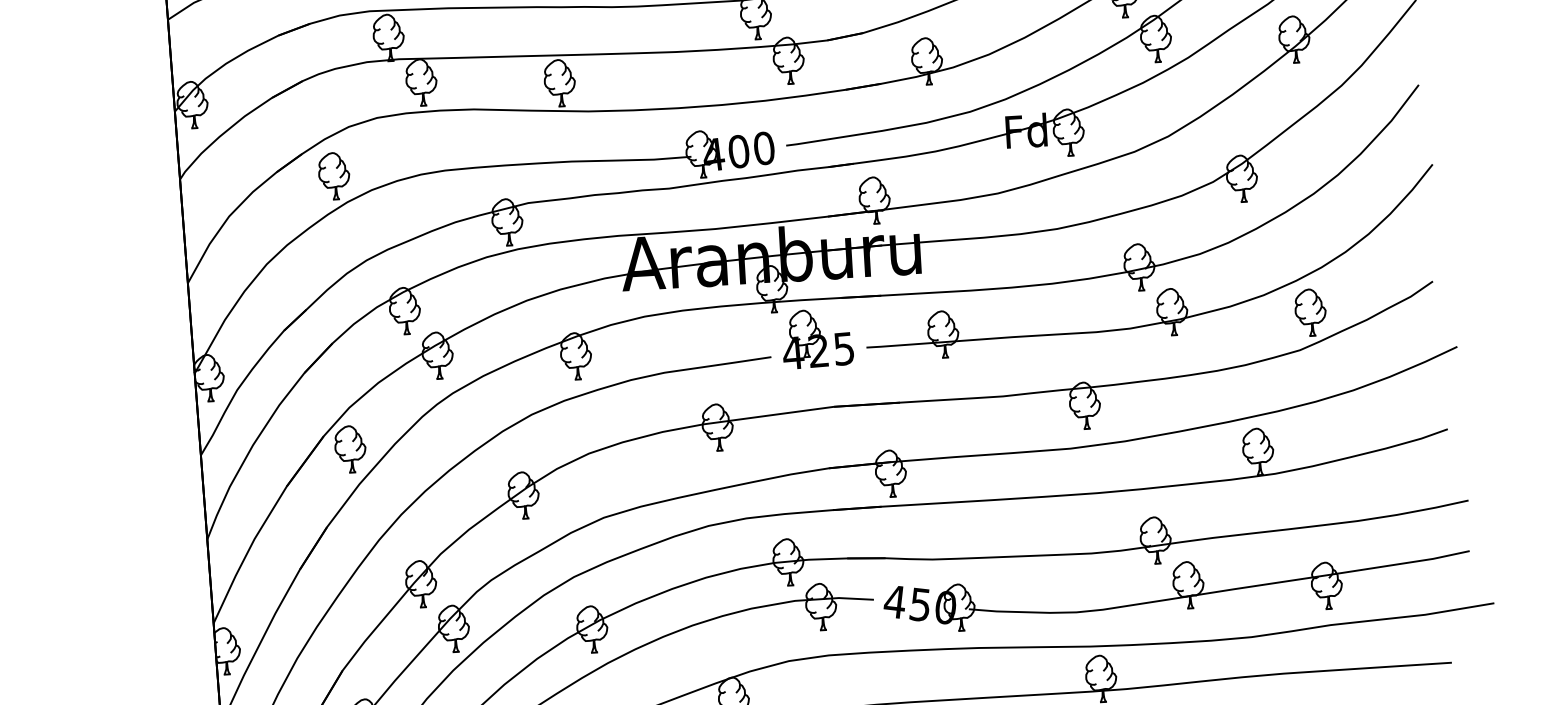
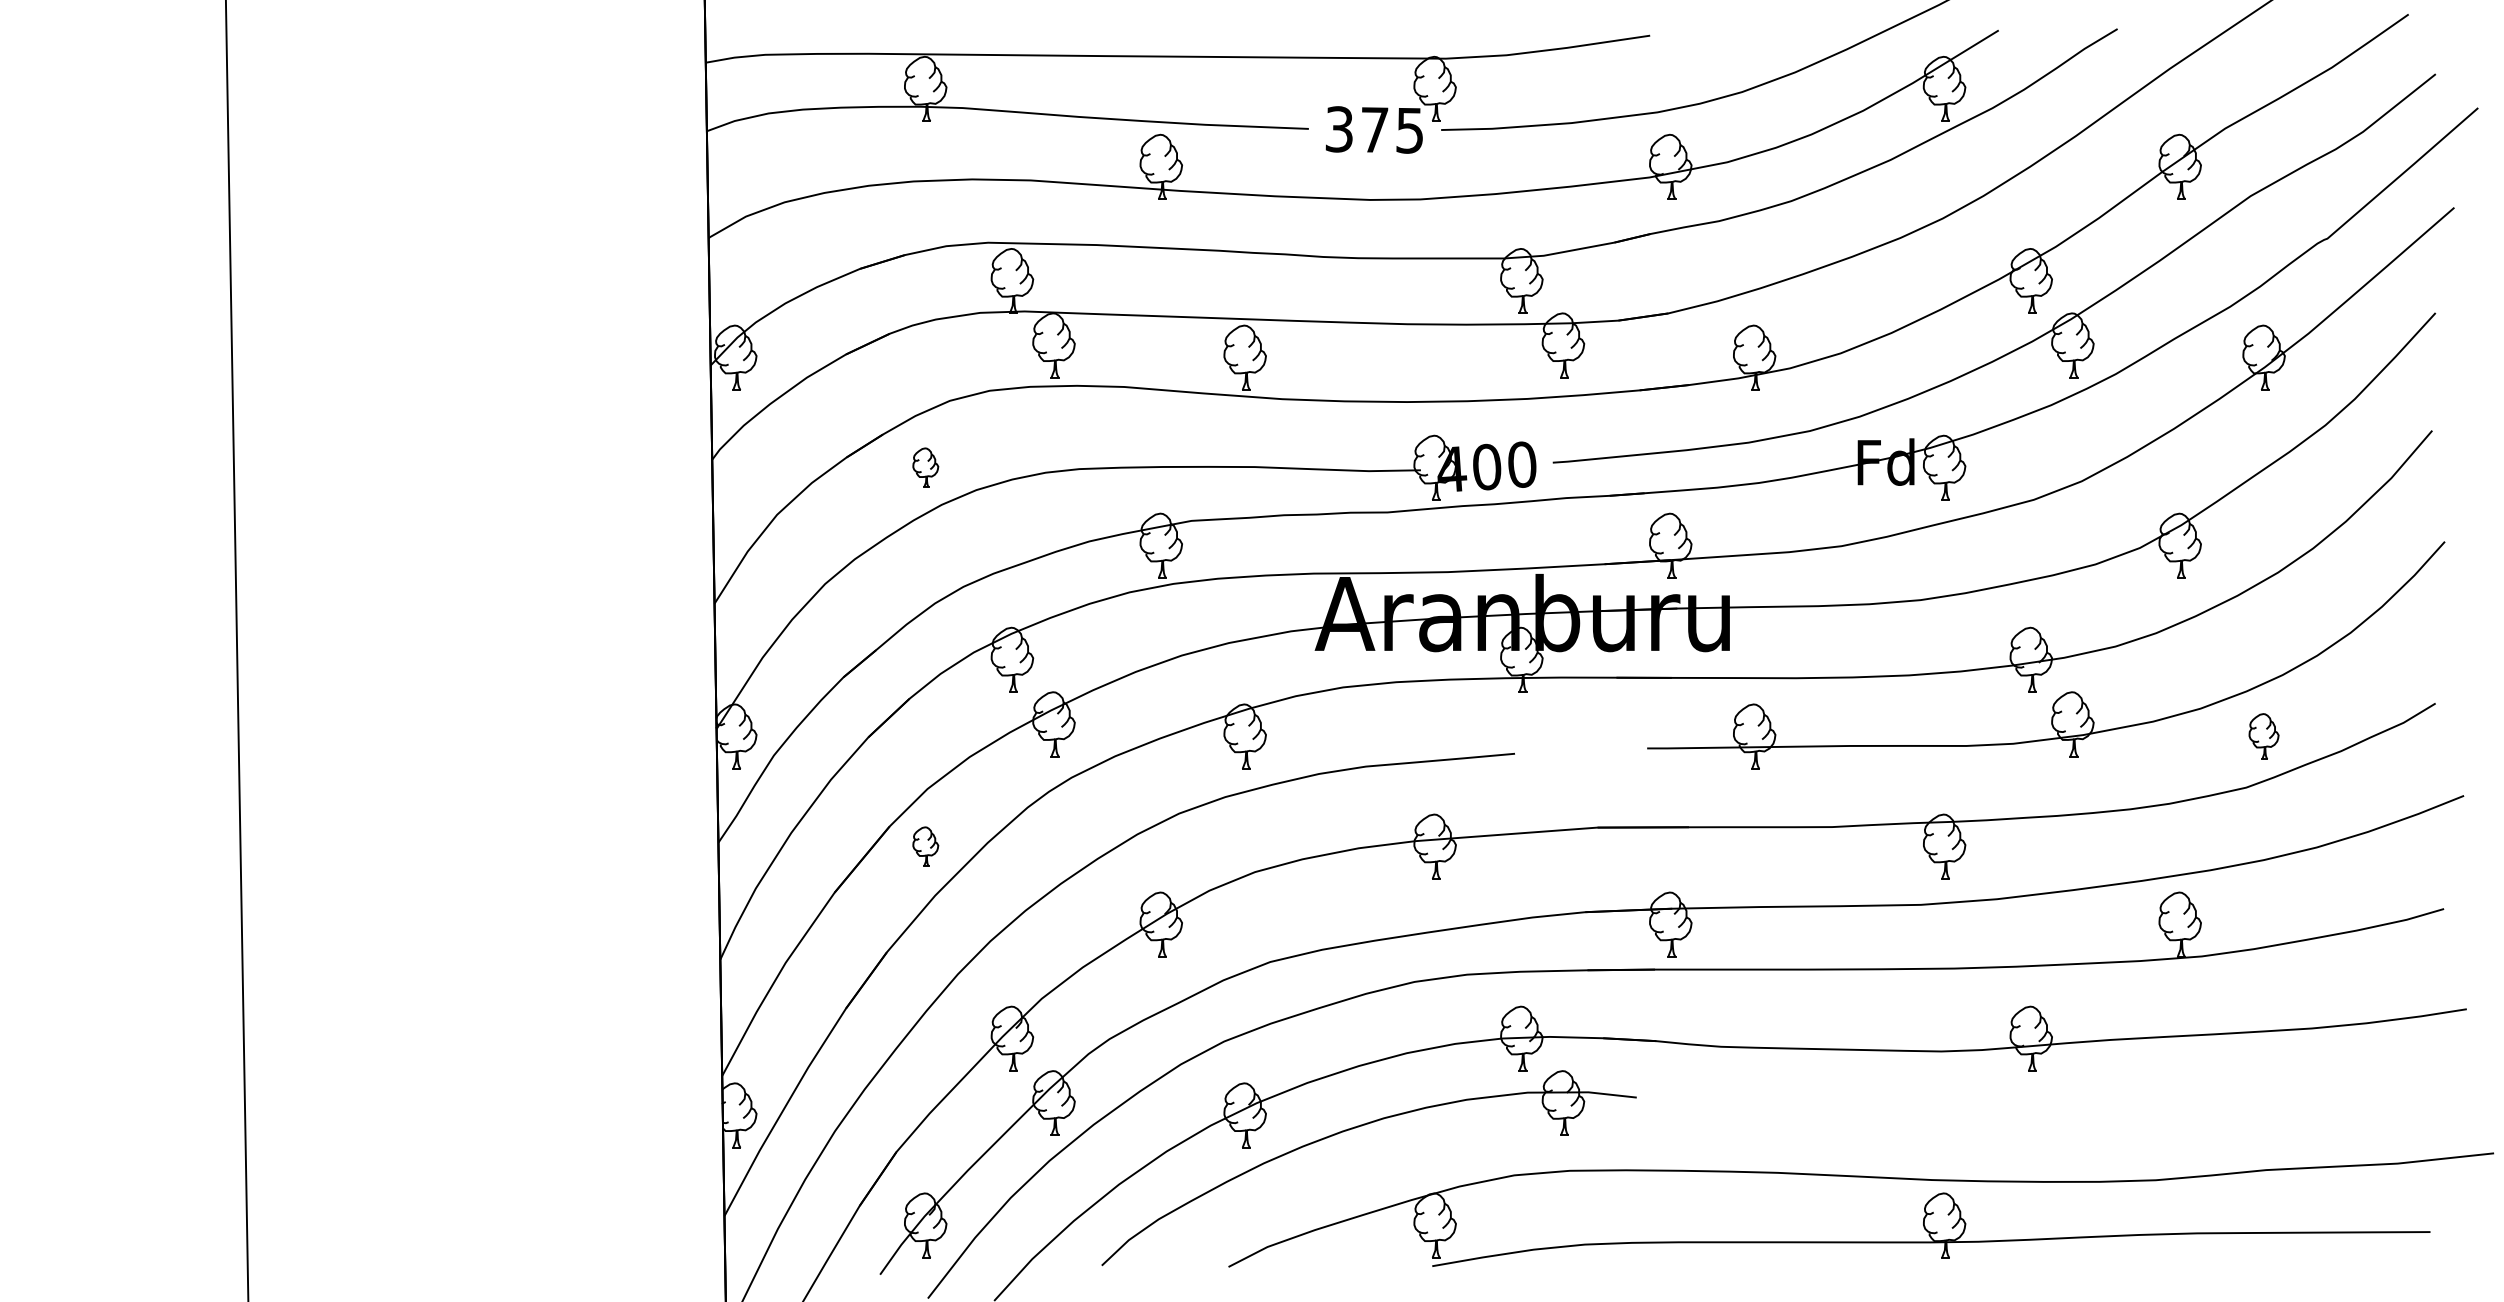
part: (334, 175) -> (925, 467), size x0.6
part: (1310, 312) -> (2263, 736), size x0.7
part: (817, 338) -> (1580, 731), removed
part: (350, 449) -> (925, 846), size x0.6
part: (1177, 590) -> (2056, 1109), removed

